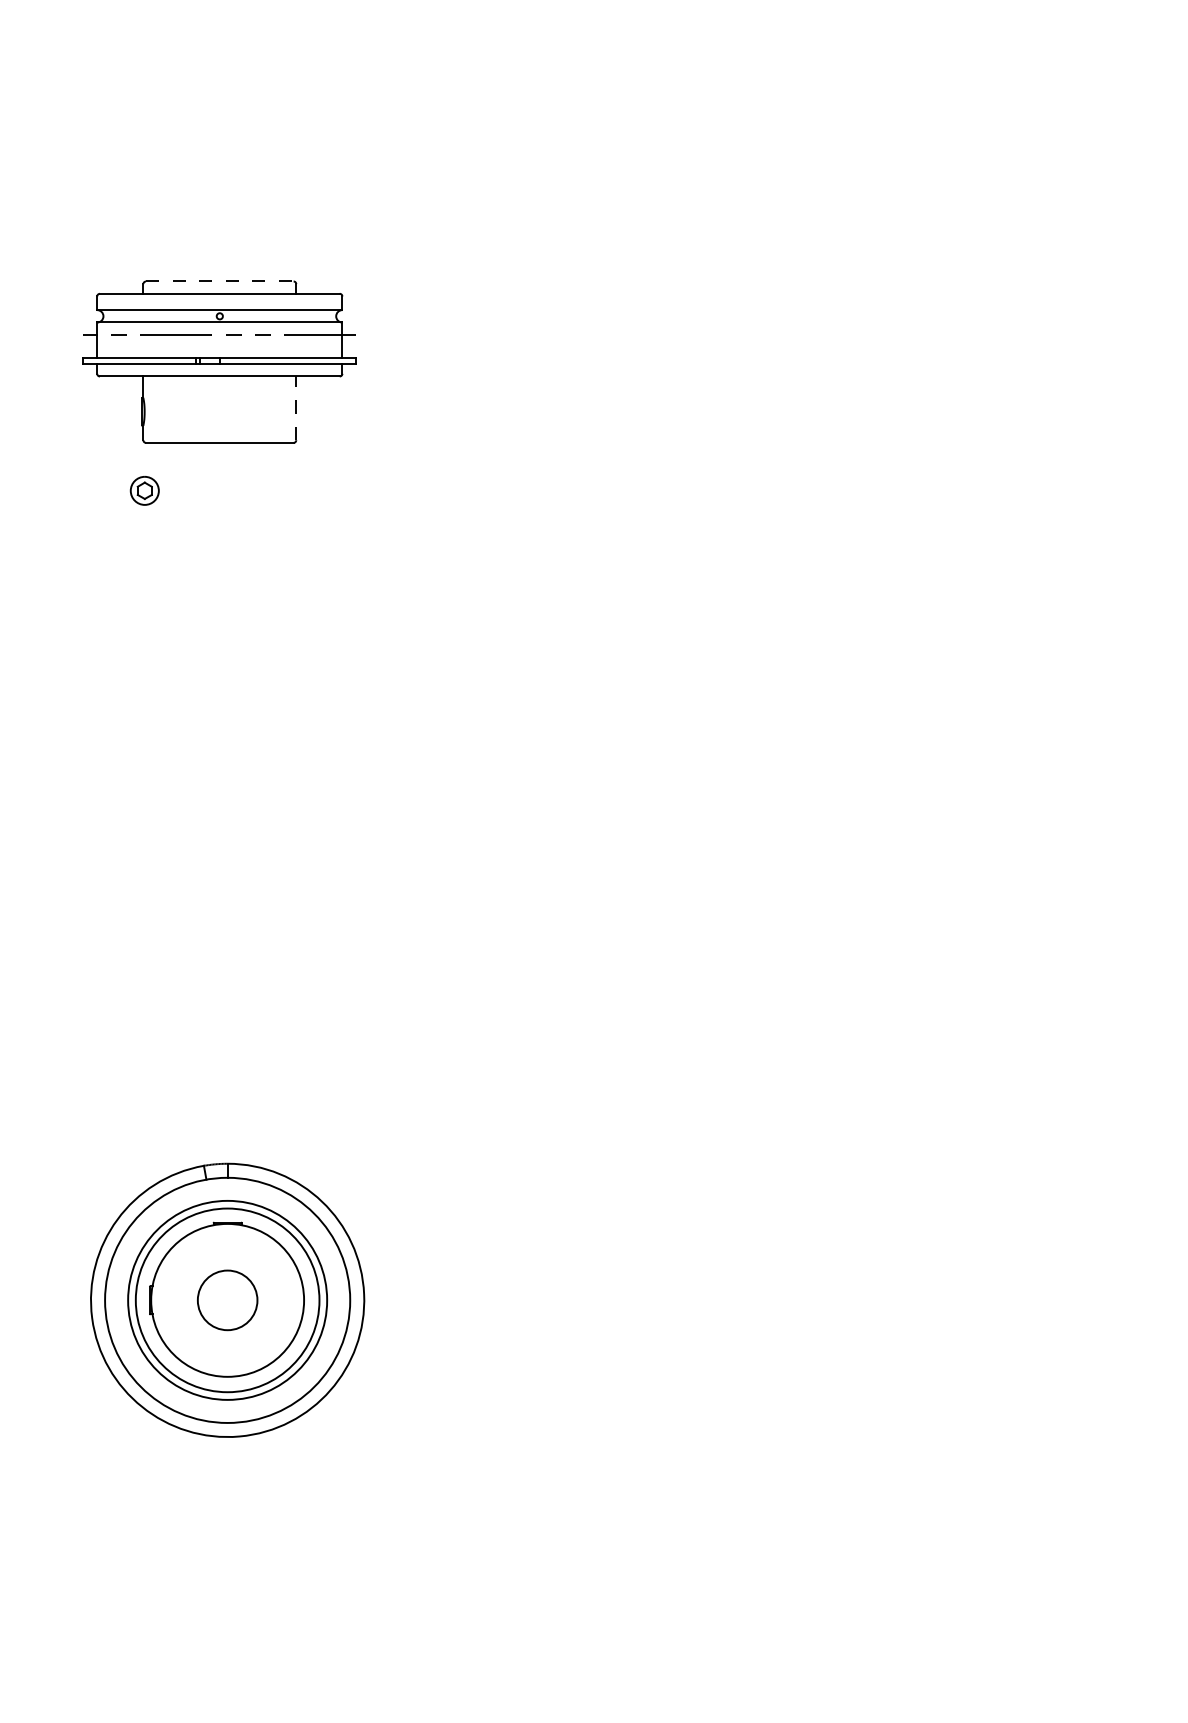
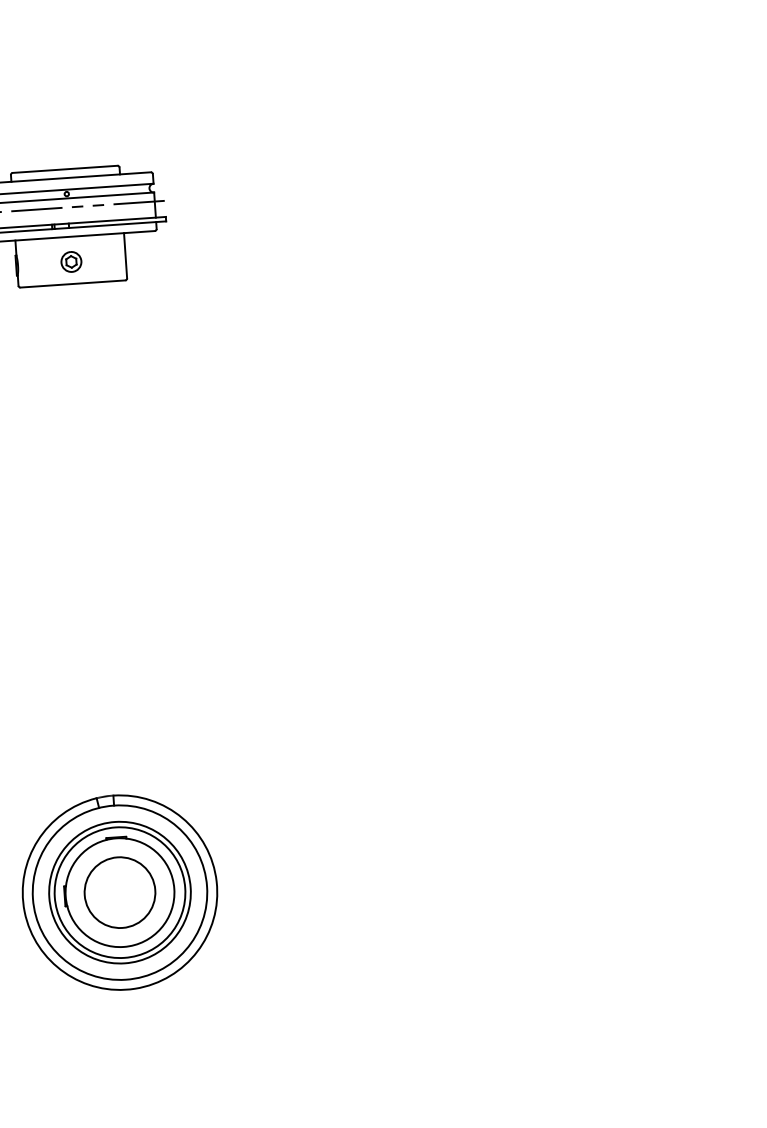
line: (219, 281) -> (64, 169), dashed -> solid
line: (296, 408) -> (125, 255), dashed -> solid
part: (144, 490) -> (71, 261), moved
circle: (227, 1300) -> (119, 892), size x1.67

